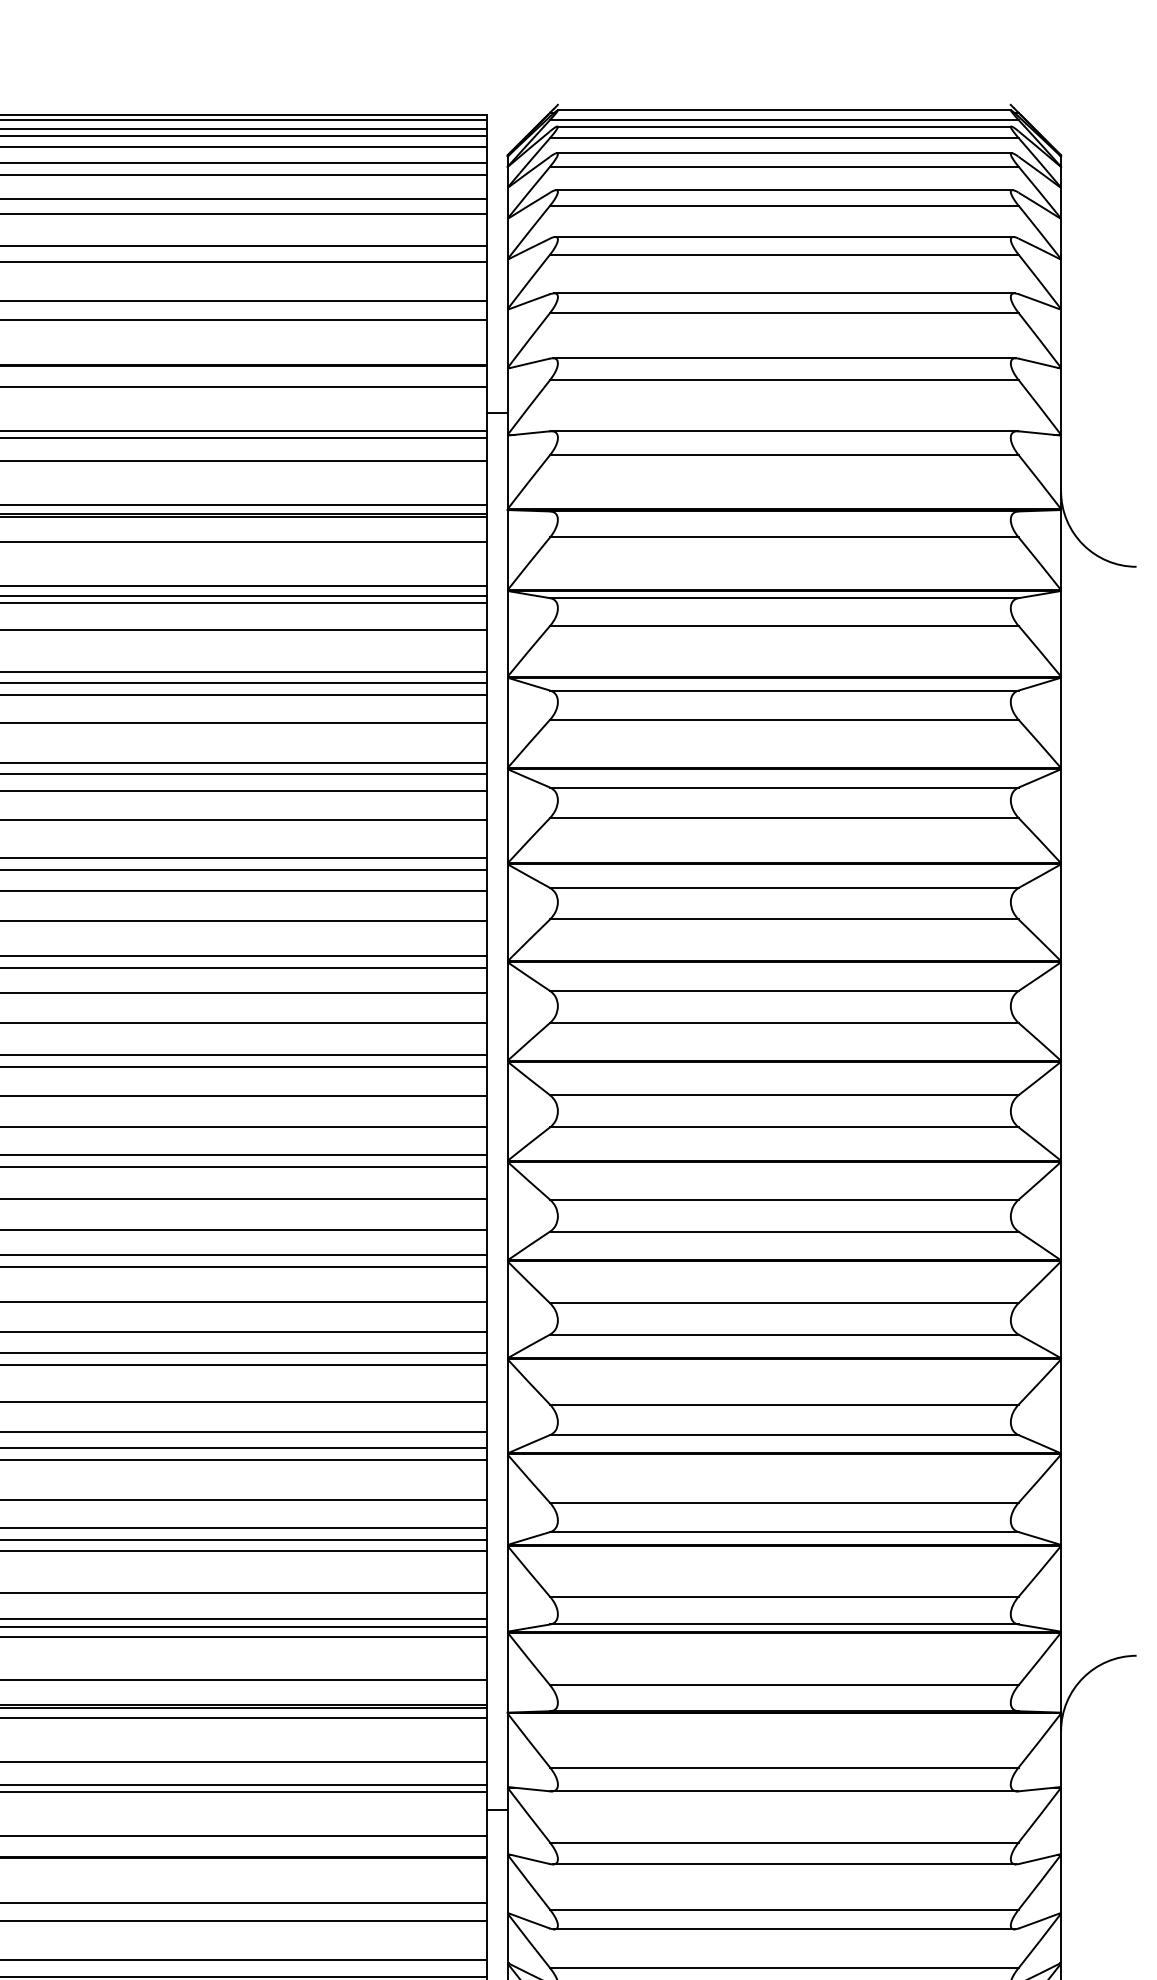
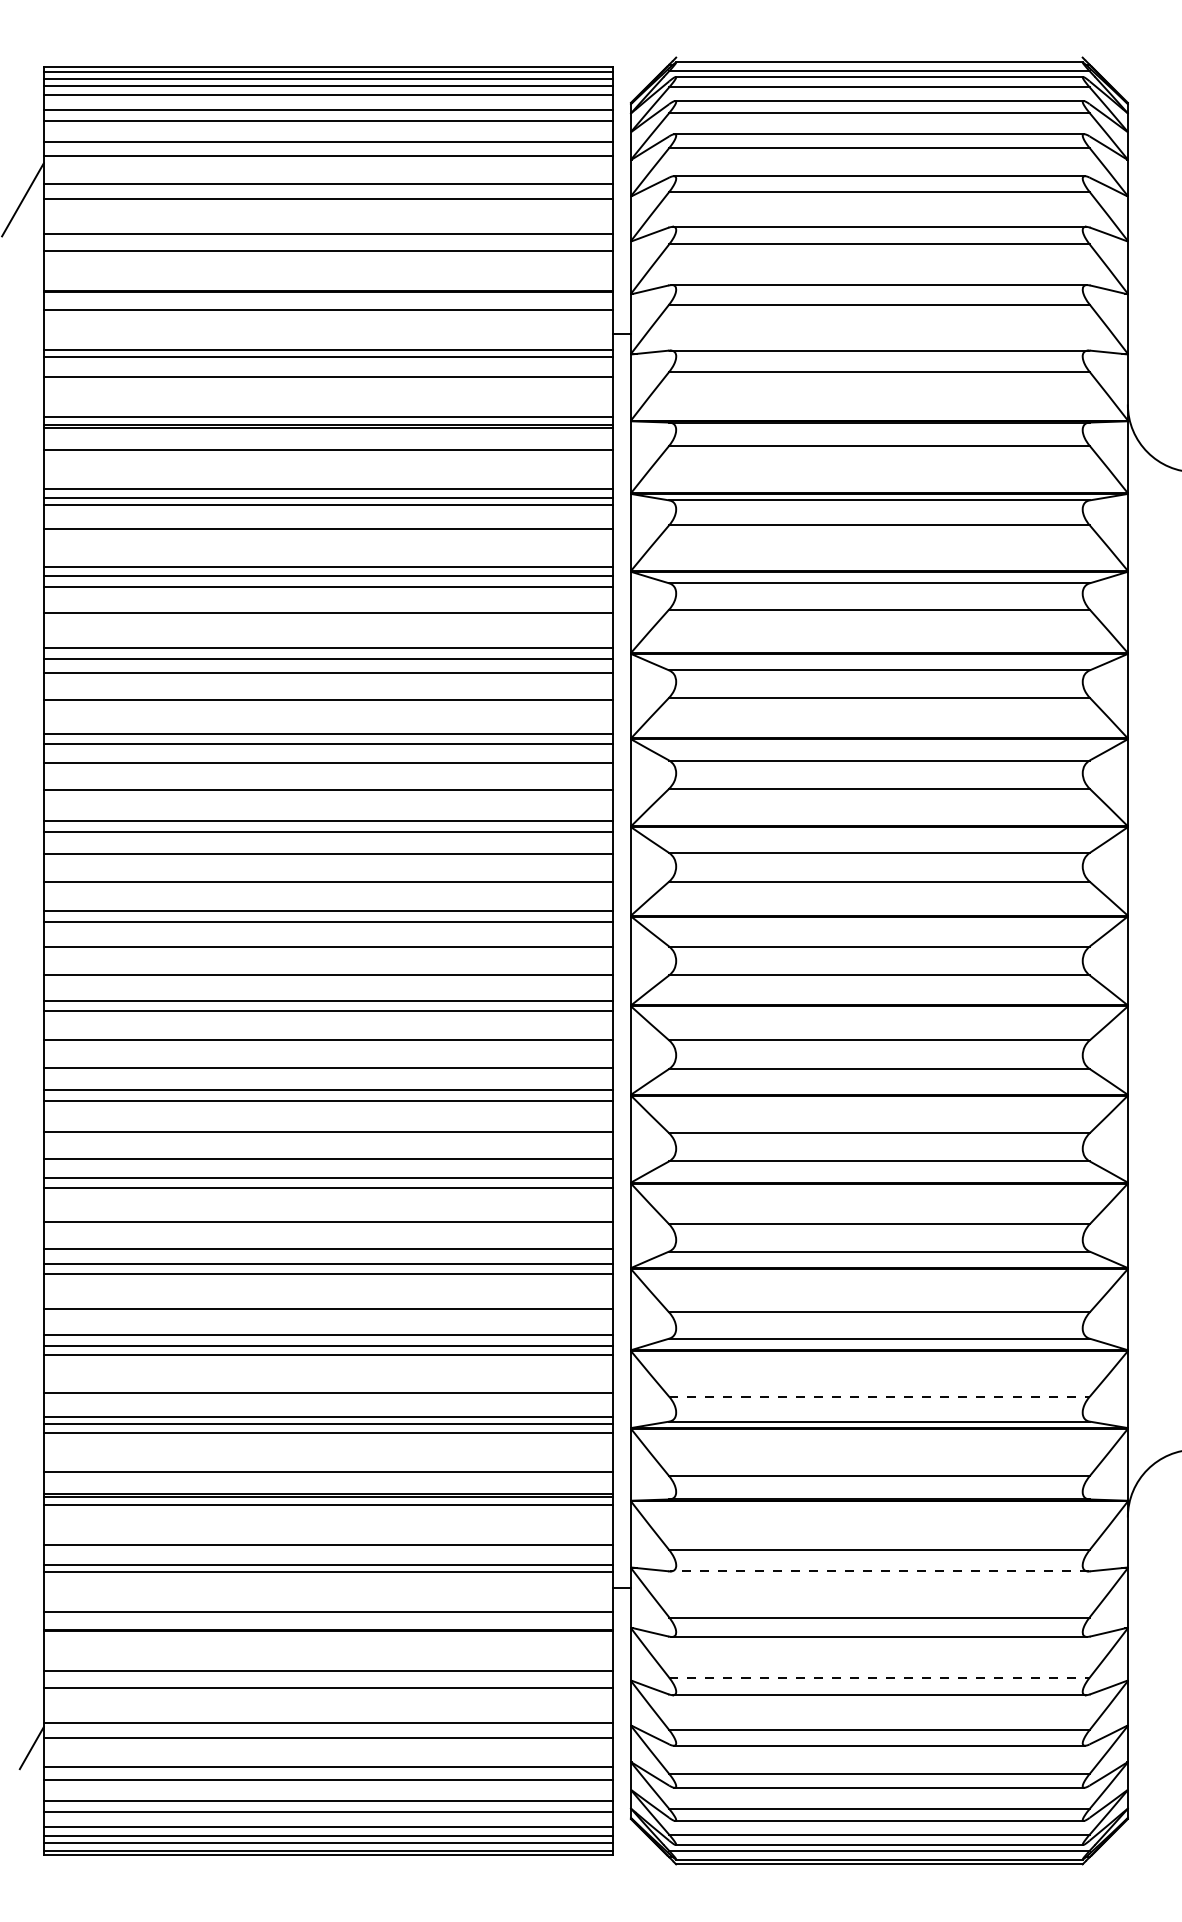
line: (784, 1596) -> (879, 1396), solid -> dashed
line: (783, 1791) -> (878, 1571), solid -> dashed
line: (784, 1909) -> (879, 1677), solid -> dashed

